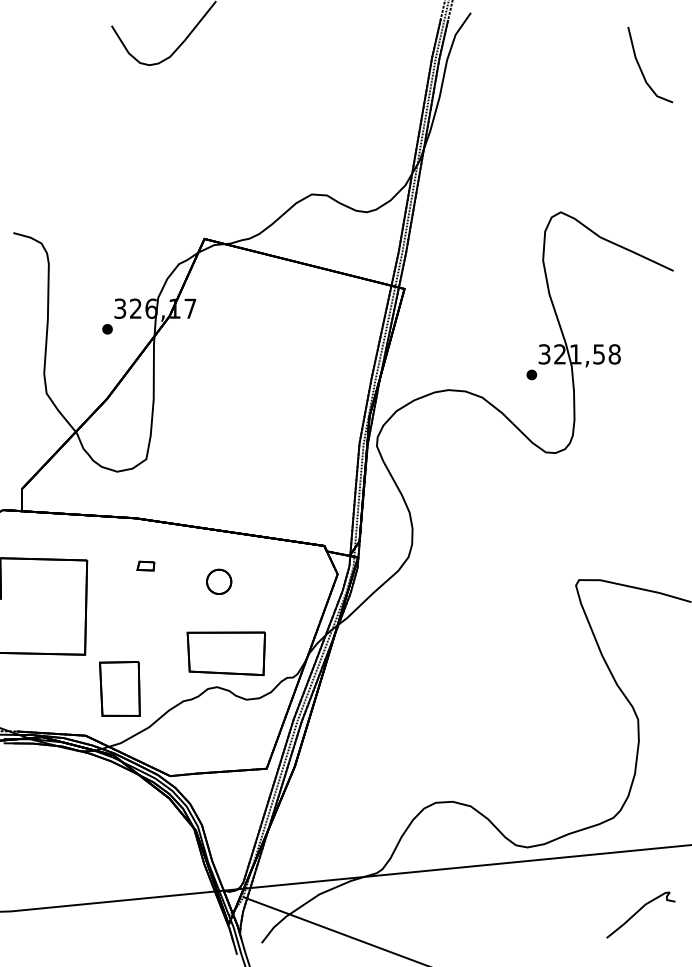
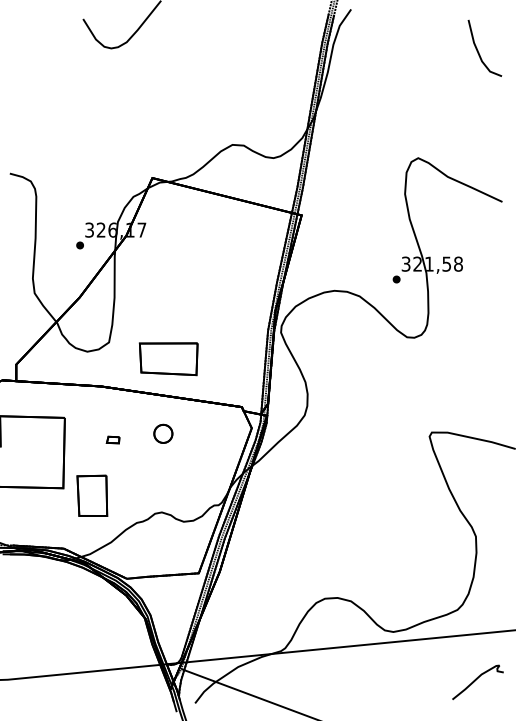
part: (145, 565) -> (112, 439), moved
part: (225, 653) -> (168, 359), moved
part: (119, 688) -> (92, 495), moved

